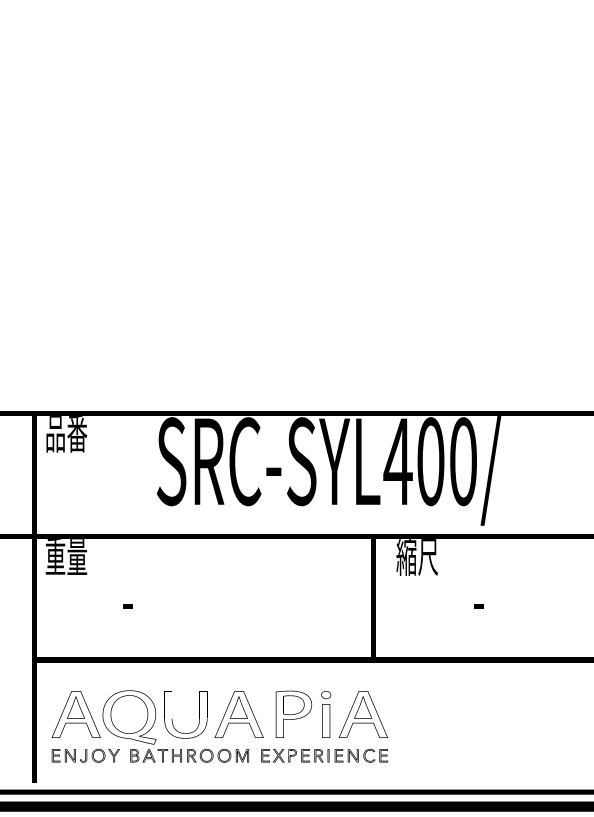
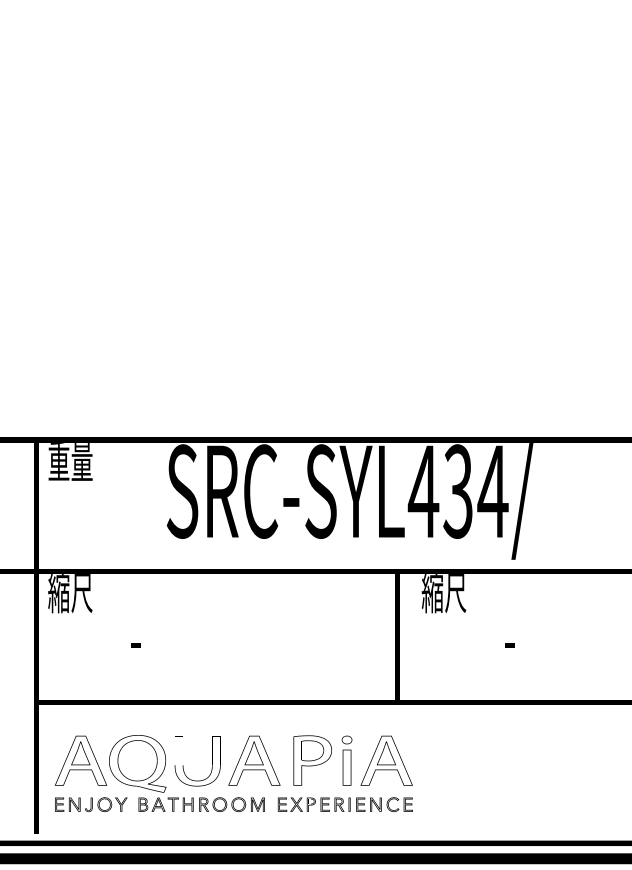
text: (66, 434) -> (70, 462), 品番 -> 重量
text: (446, 461) -> (475, 491), SRC-SYL400/ -> SRC-SYL434/
text: (66, 557) -> (70, 593), 重量 -> 縮尺

